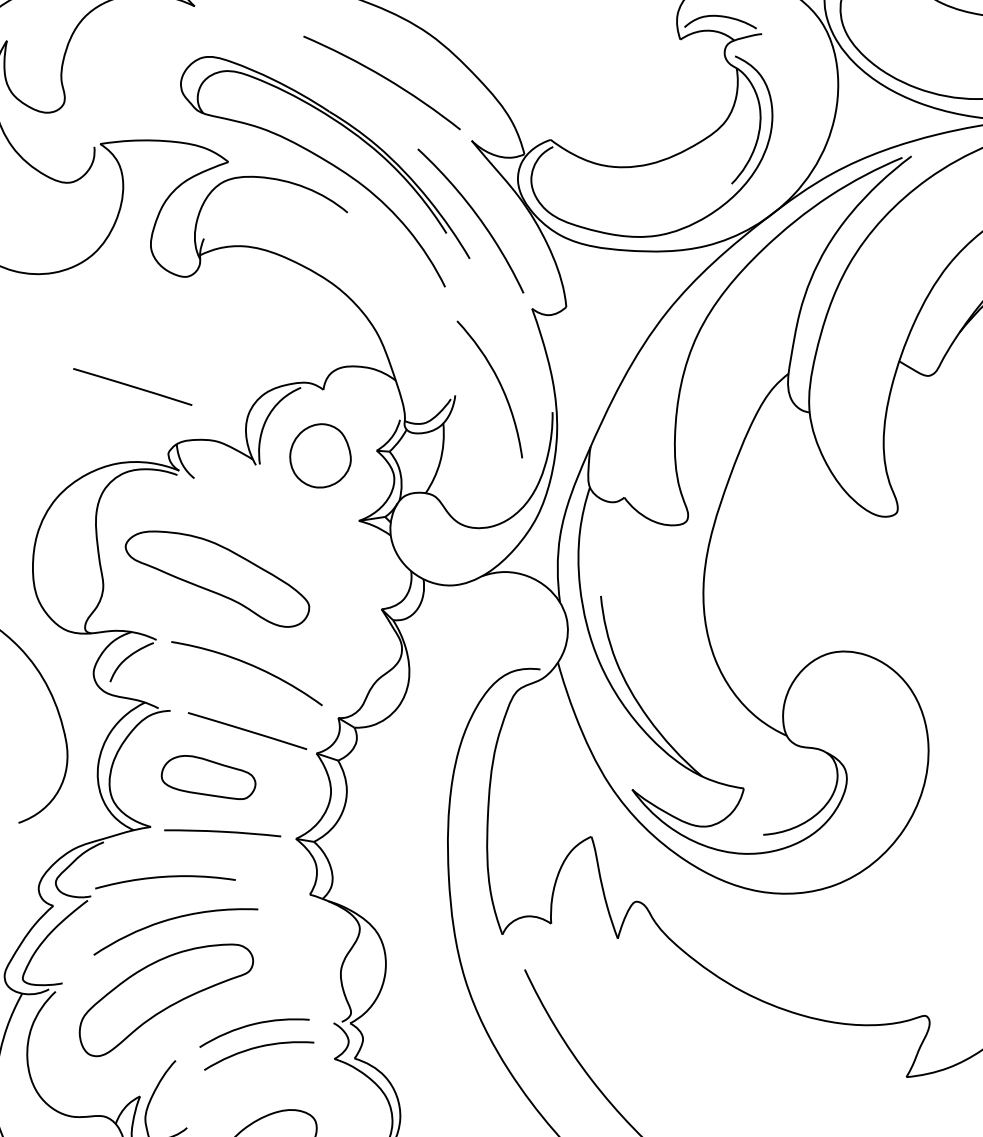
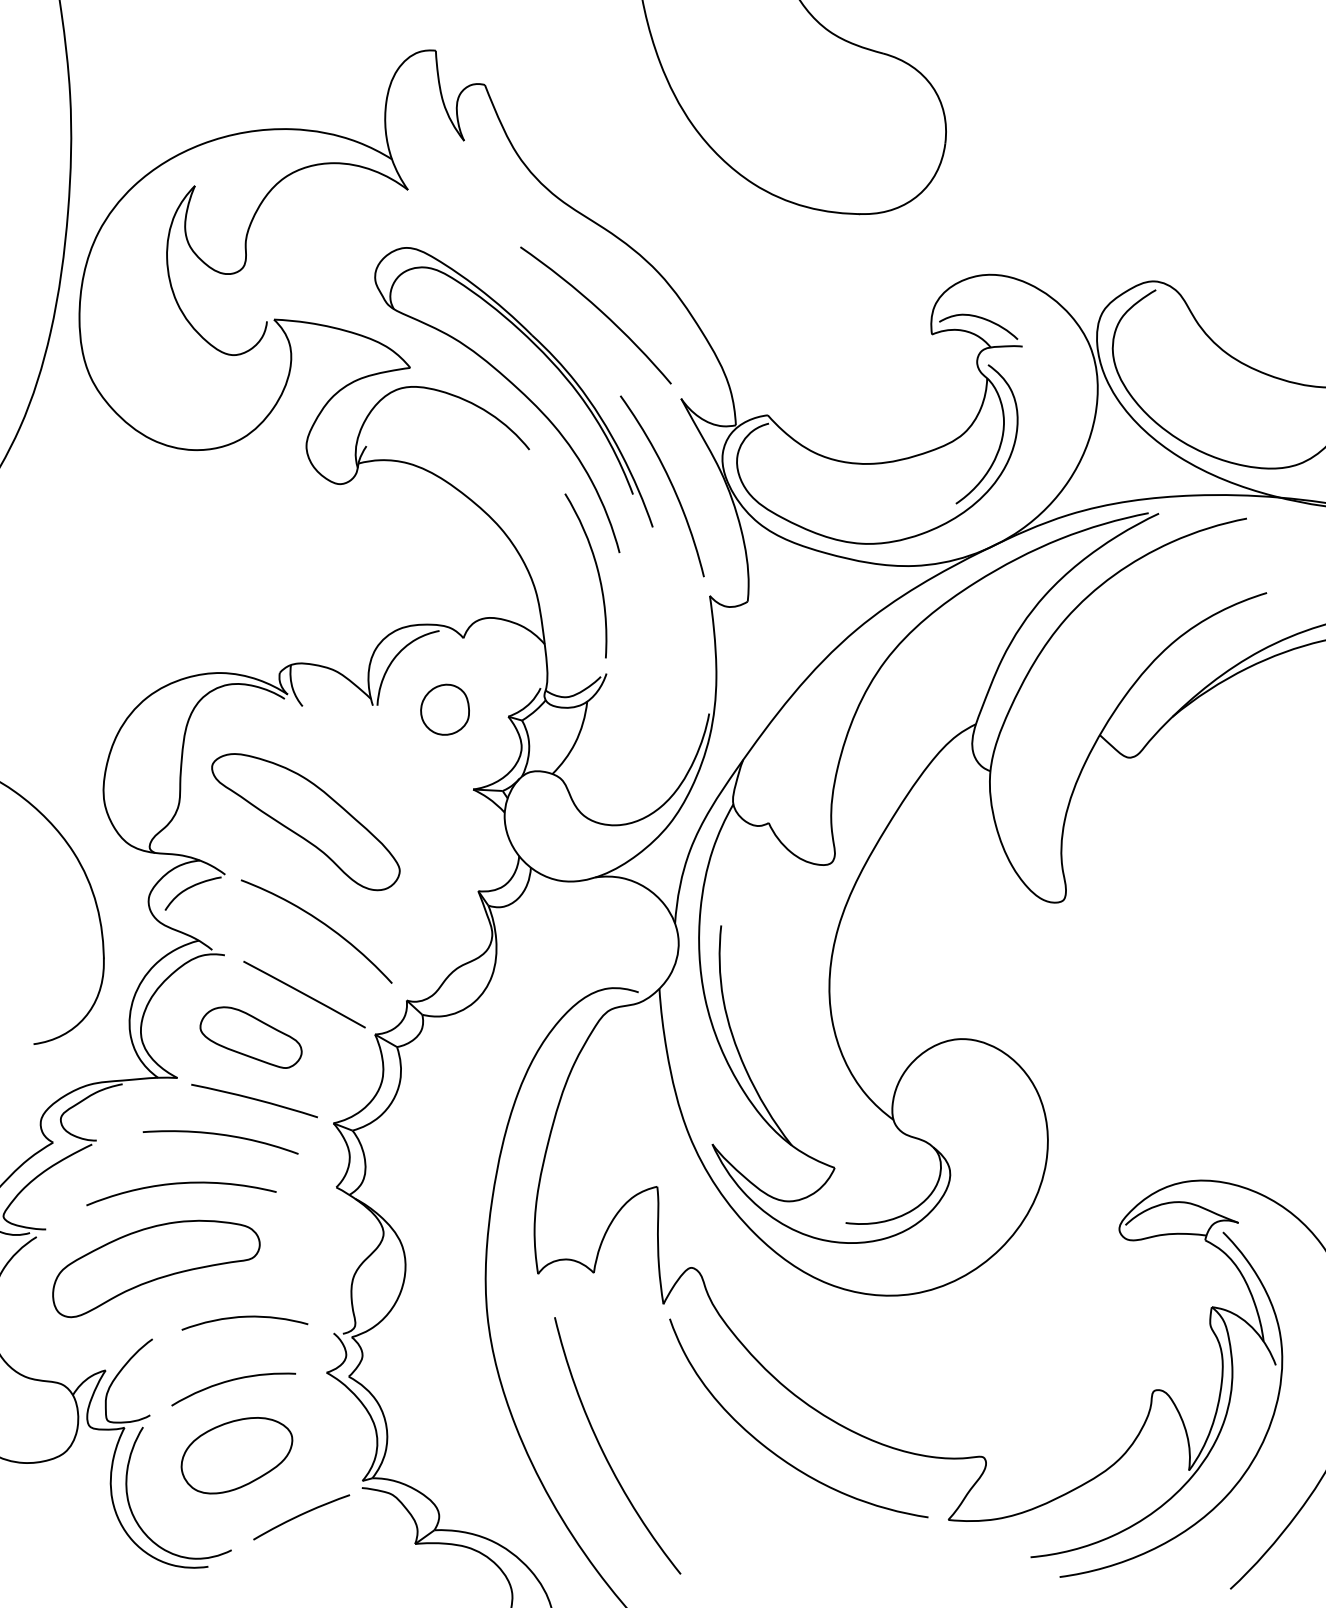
curve: (499, 385) -> (597, 573), moved
line: (132, 386) -> (255, 592), removed
part: (319, 455) -> (444, 709), size x0.71
curve: (163, 877) -> (220, 1135), moved
curve: (257, 1048) -> (244, 1343), removed
curve: (740, 1048) -> (773, 1451), added
curve: (252, 1083) -> (231, 1381), added

